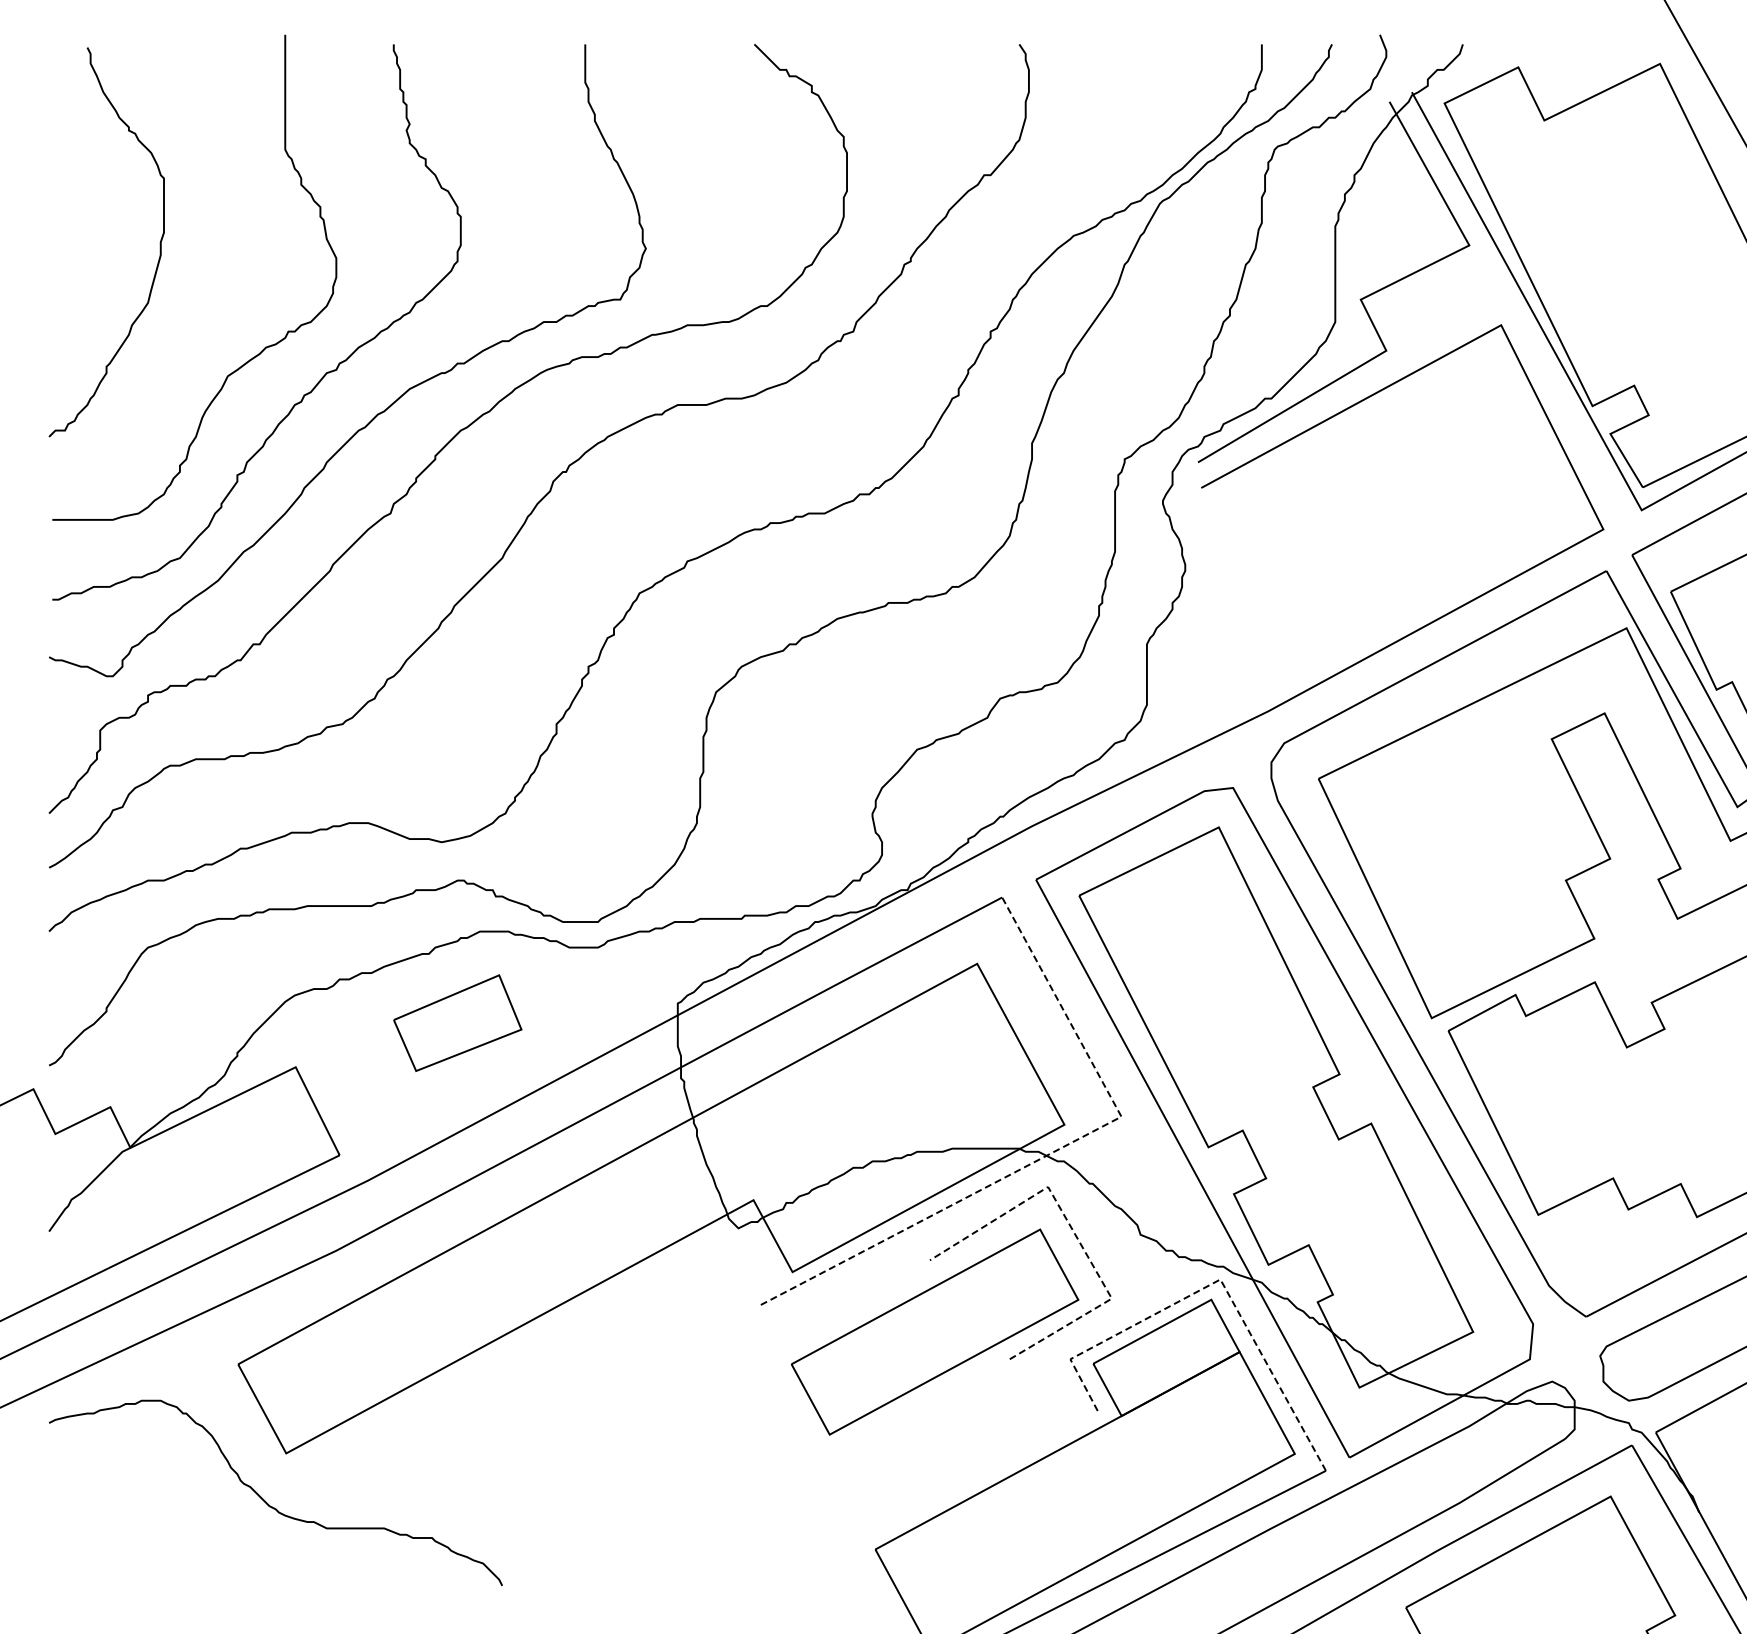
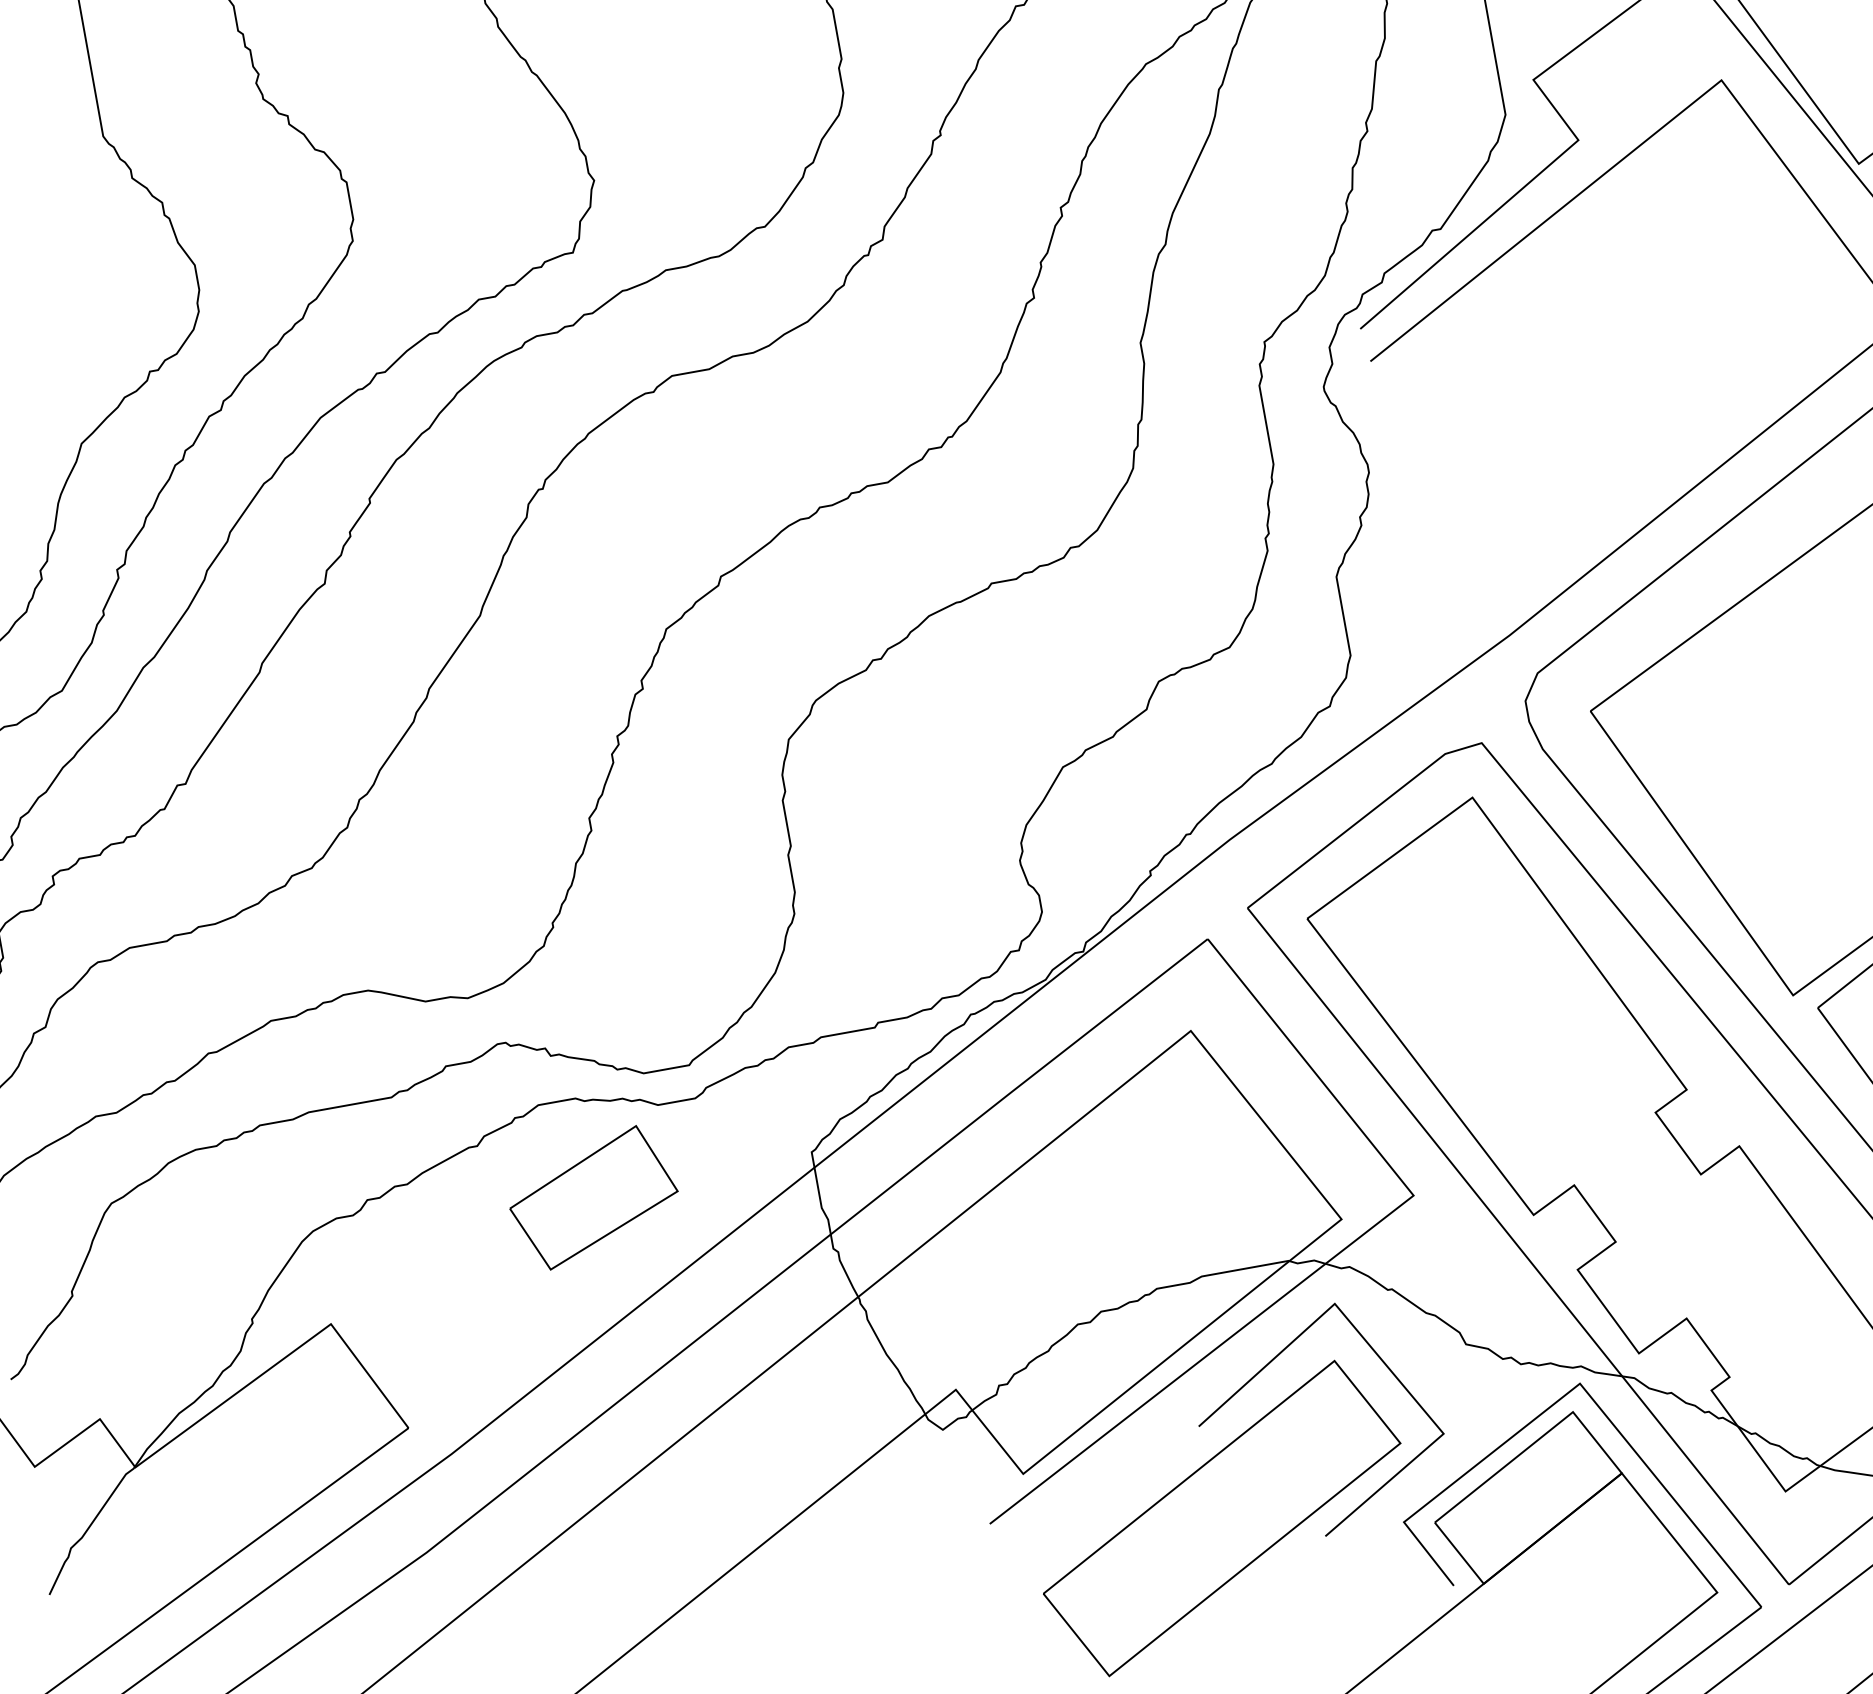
part: (457, 1022) -> (593, 1197), moved
line: (1052, 1152) -> (1332, 1258), dashed -> solid
line: (1074, 1233) -> (1379, 1358), dashed -> solid
line: (1214, 1282) -> (1573, 1388), dashed -> solid

